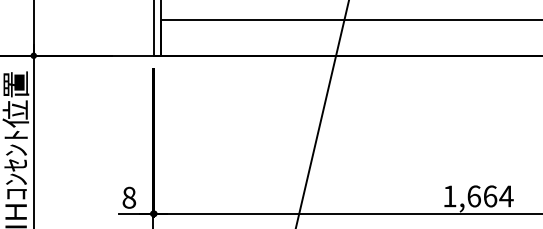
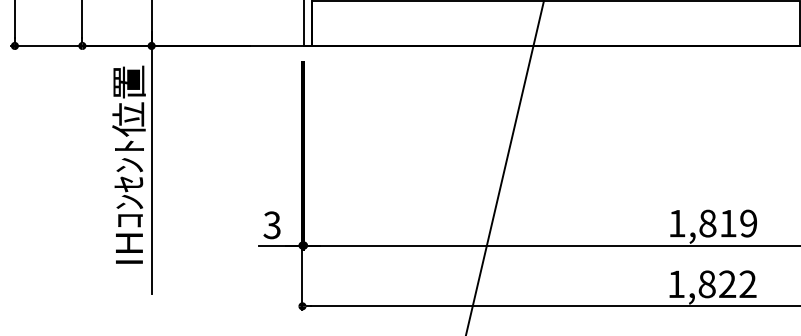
text: (490, 196) -> (728, 223), 1,664 -> 1,819
text: (128, 197) -> (271, 225), 8 -> 3

